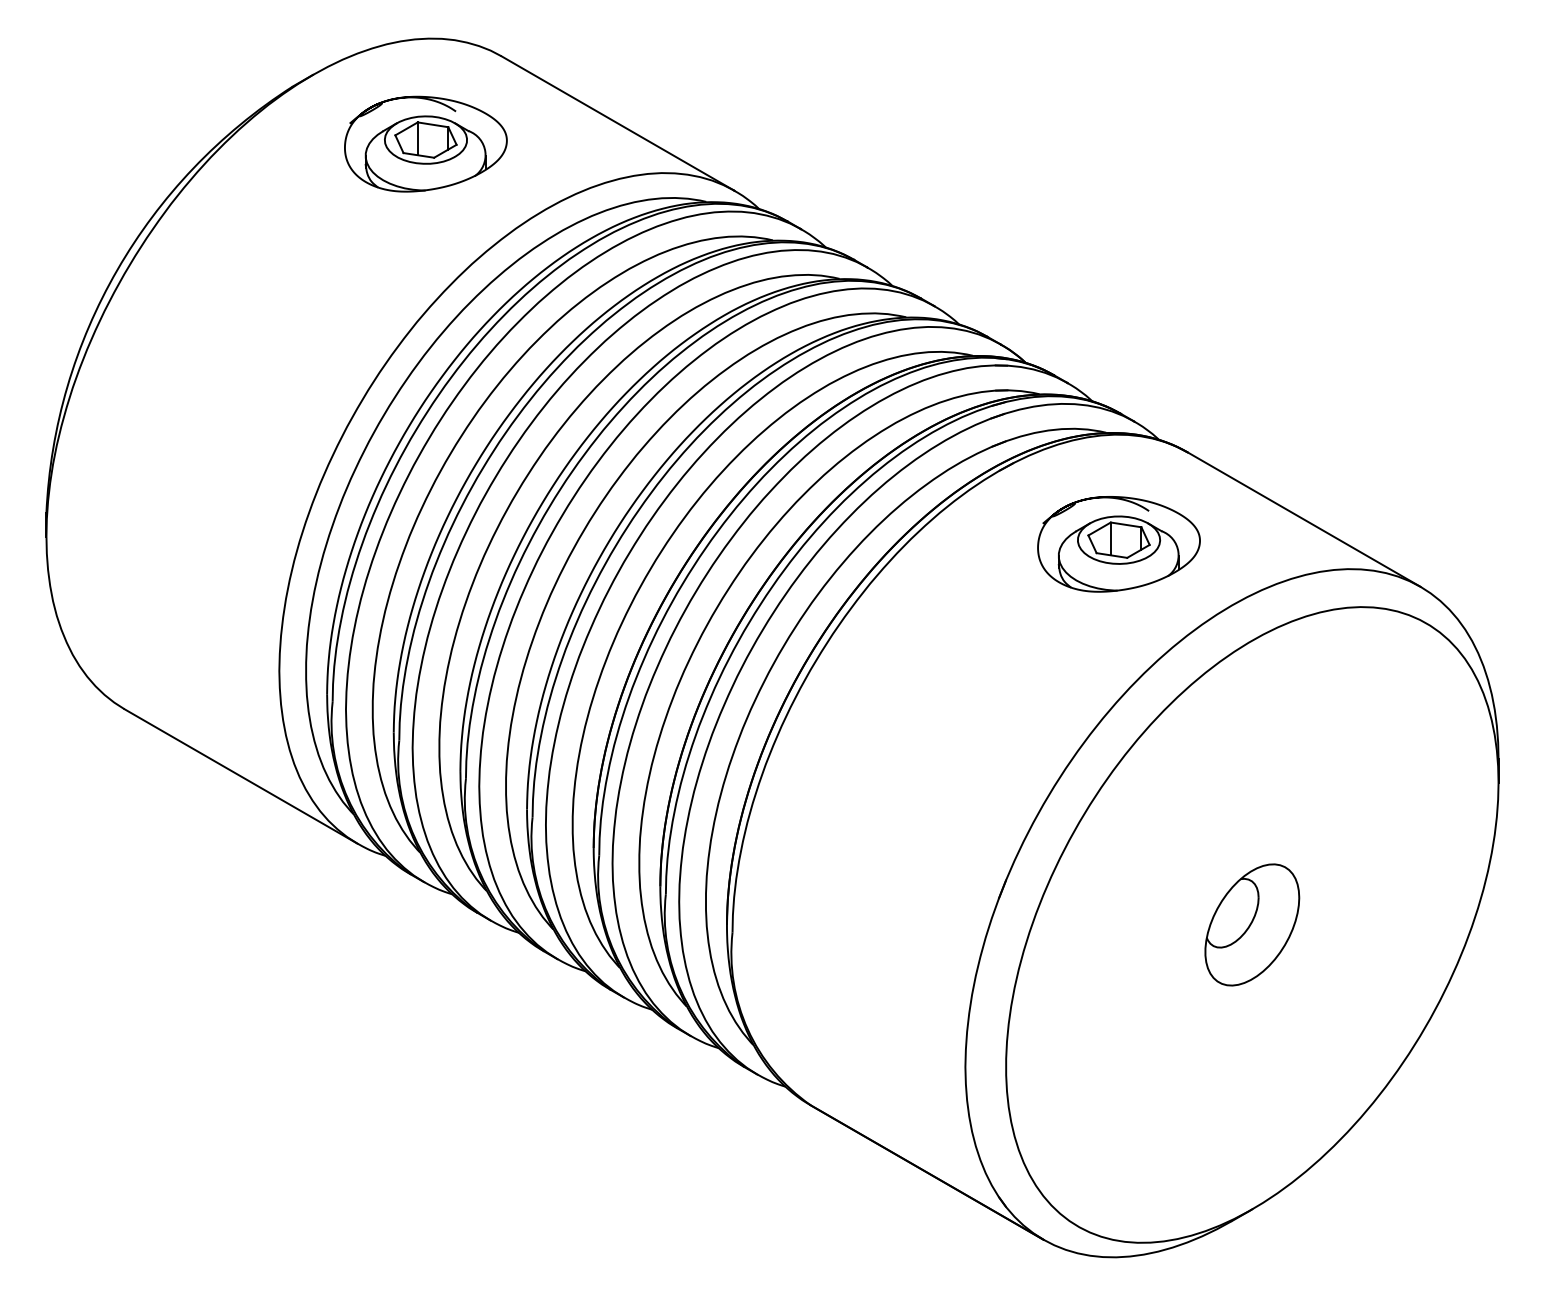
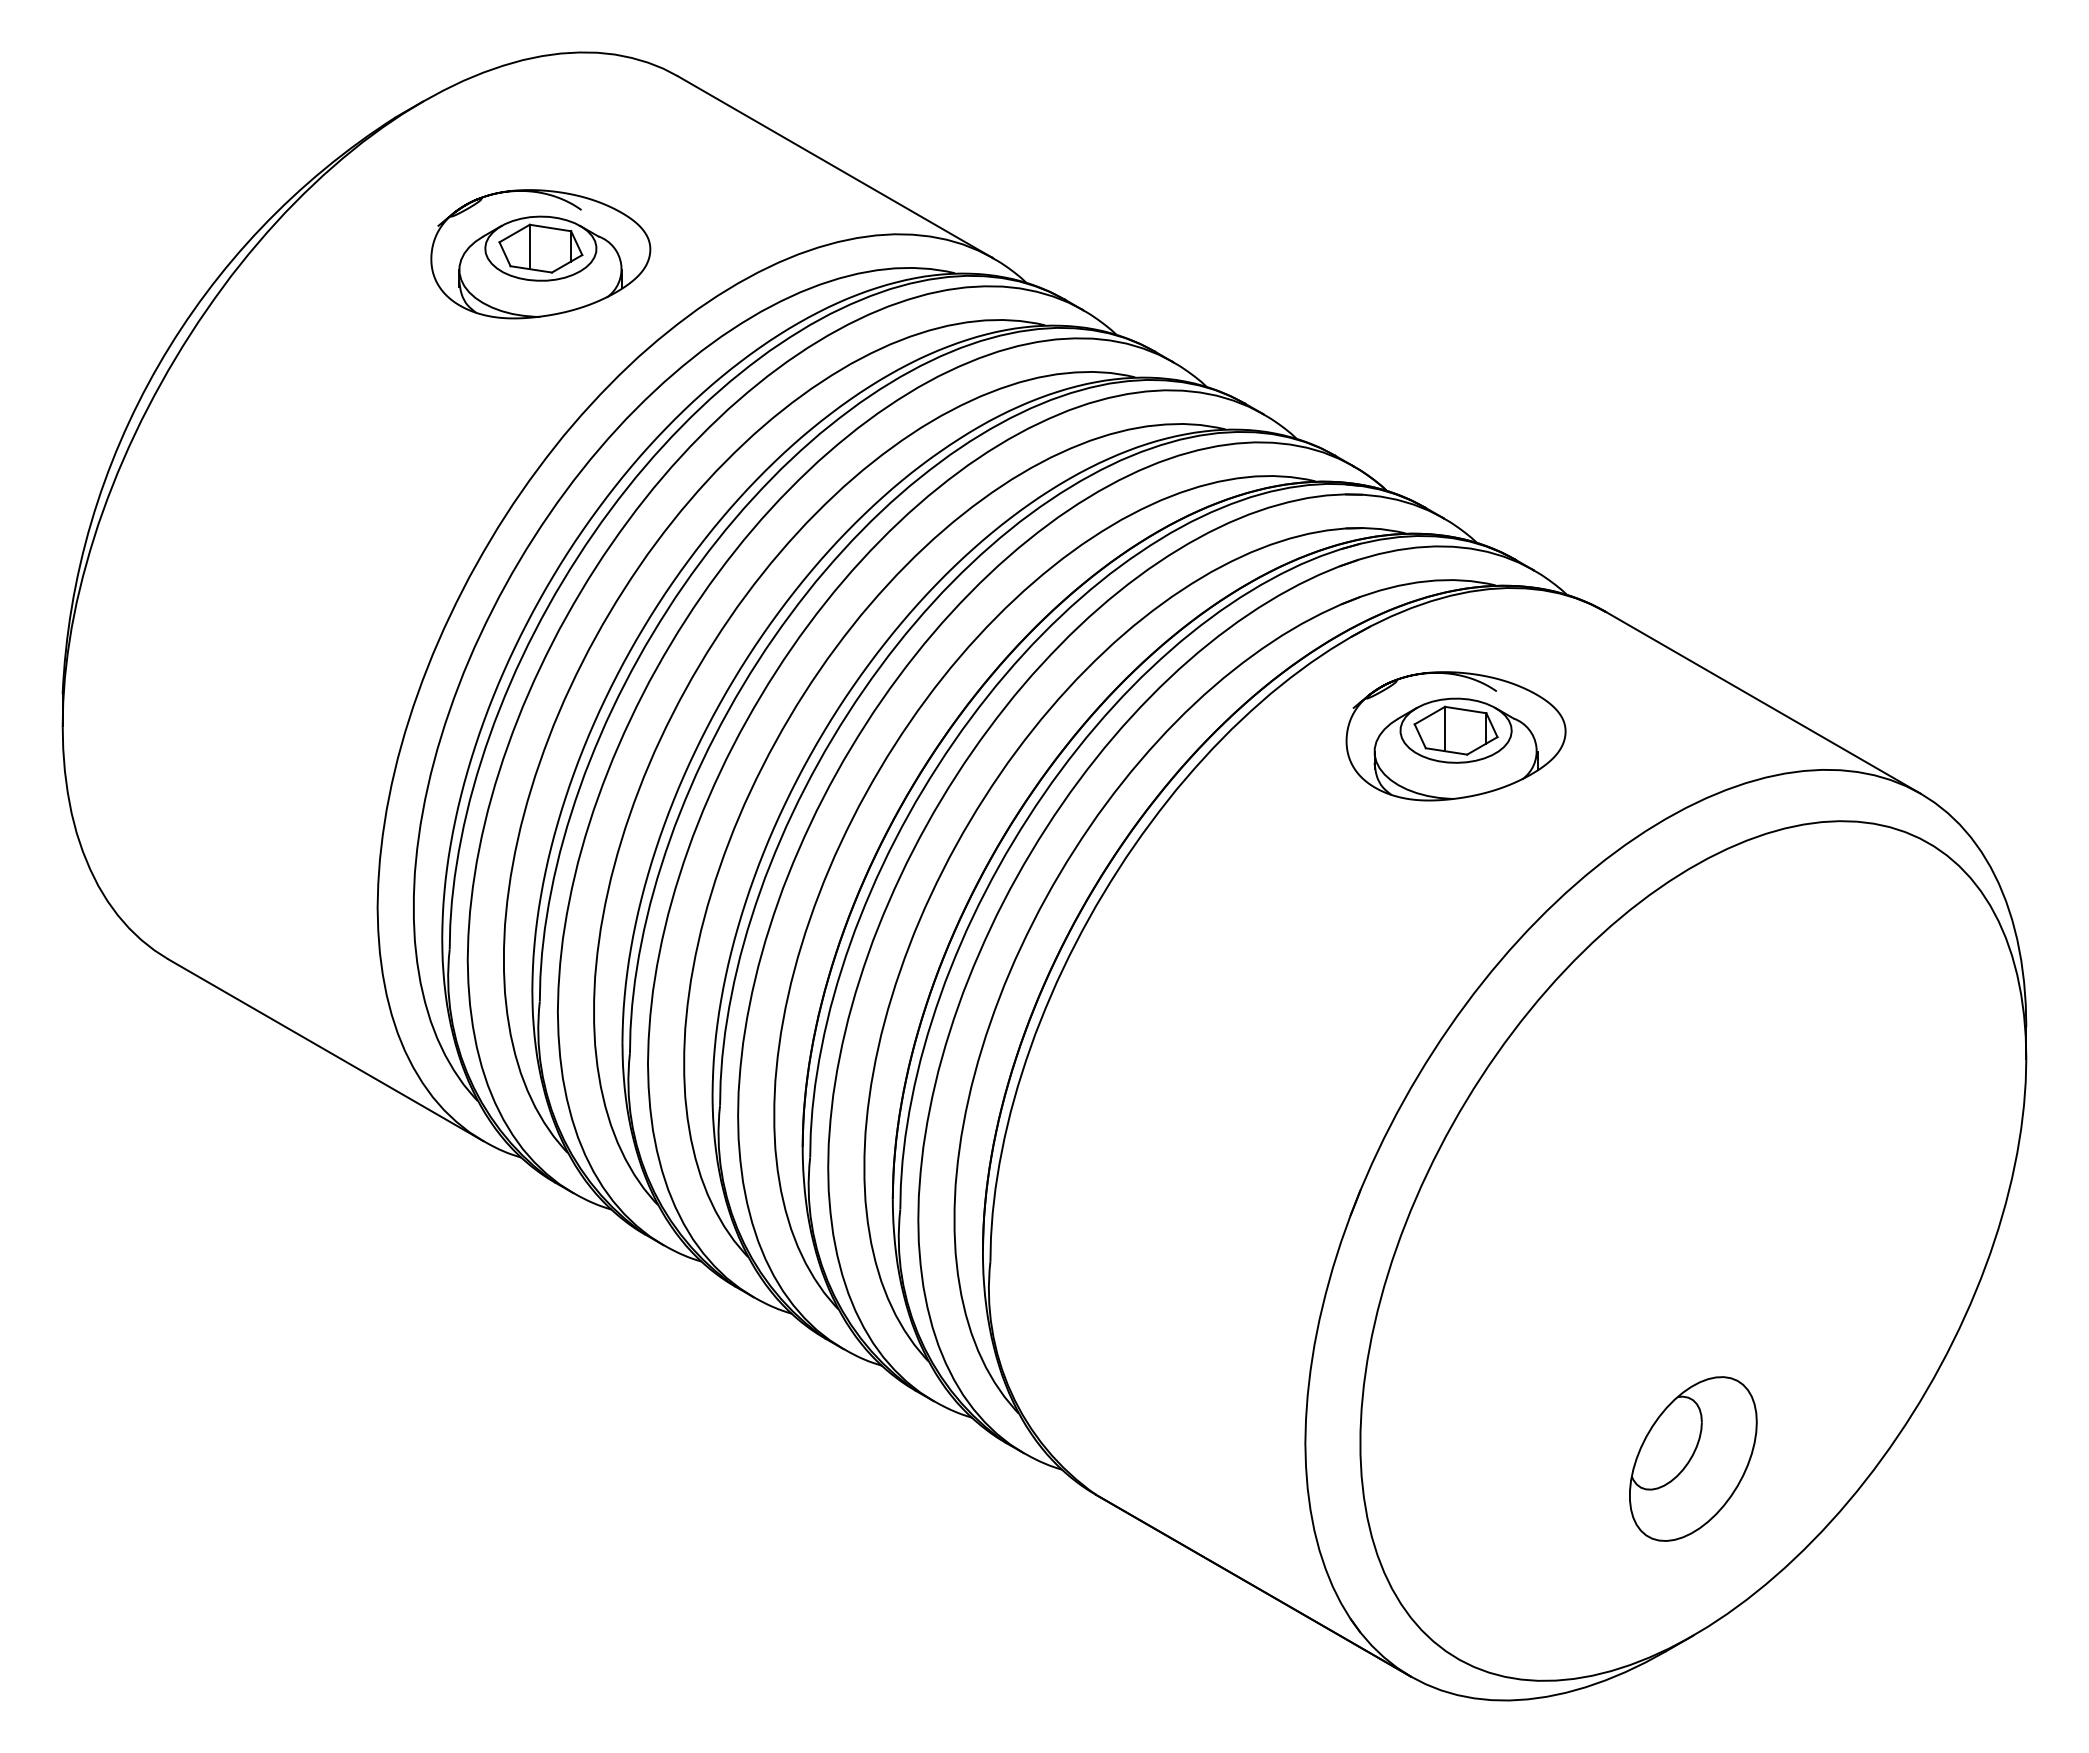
part: (425, 144) -> (540, 254), moved
part: (1118, 544) -> (1455, 736), moved
part: (1252, 924) -> (1693, 1458), moved

